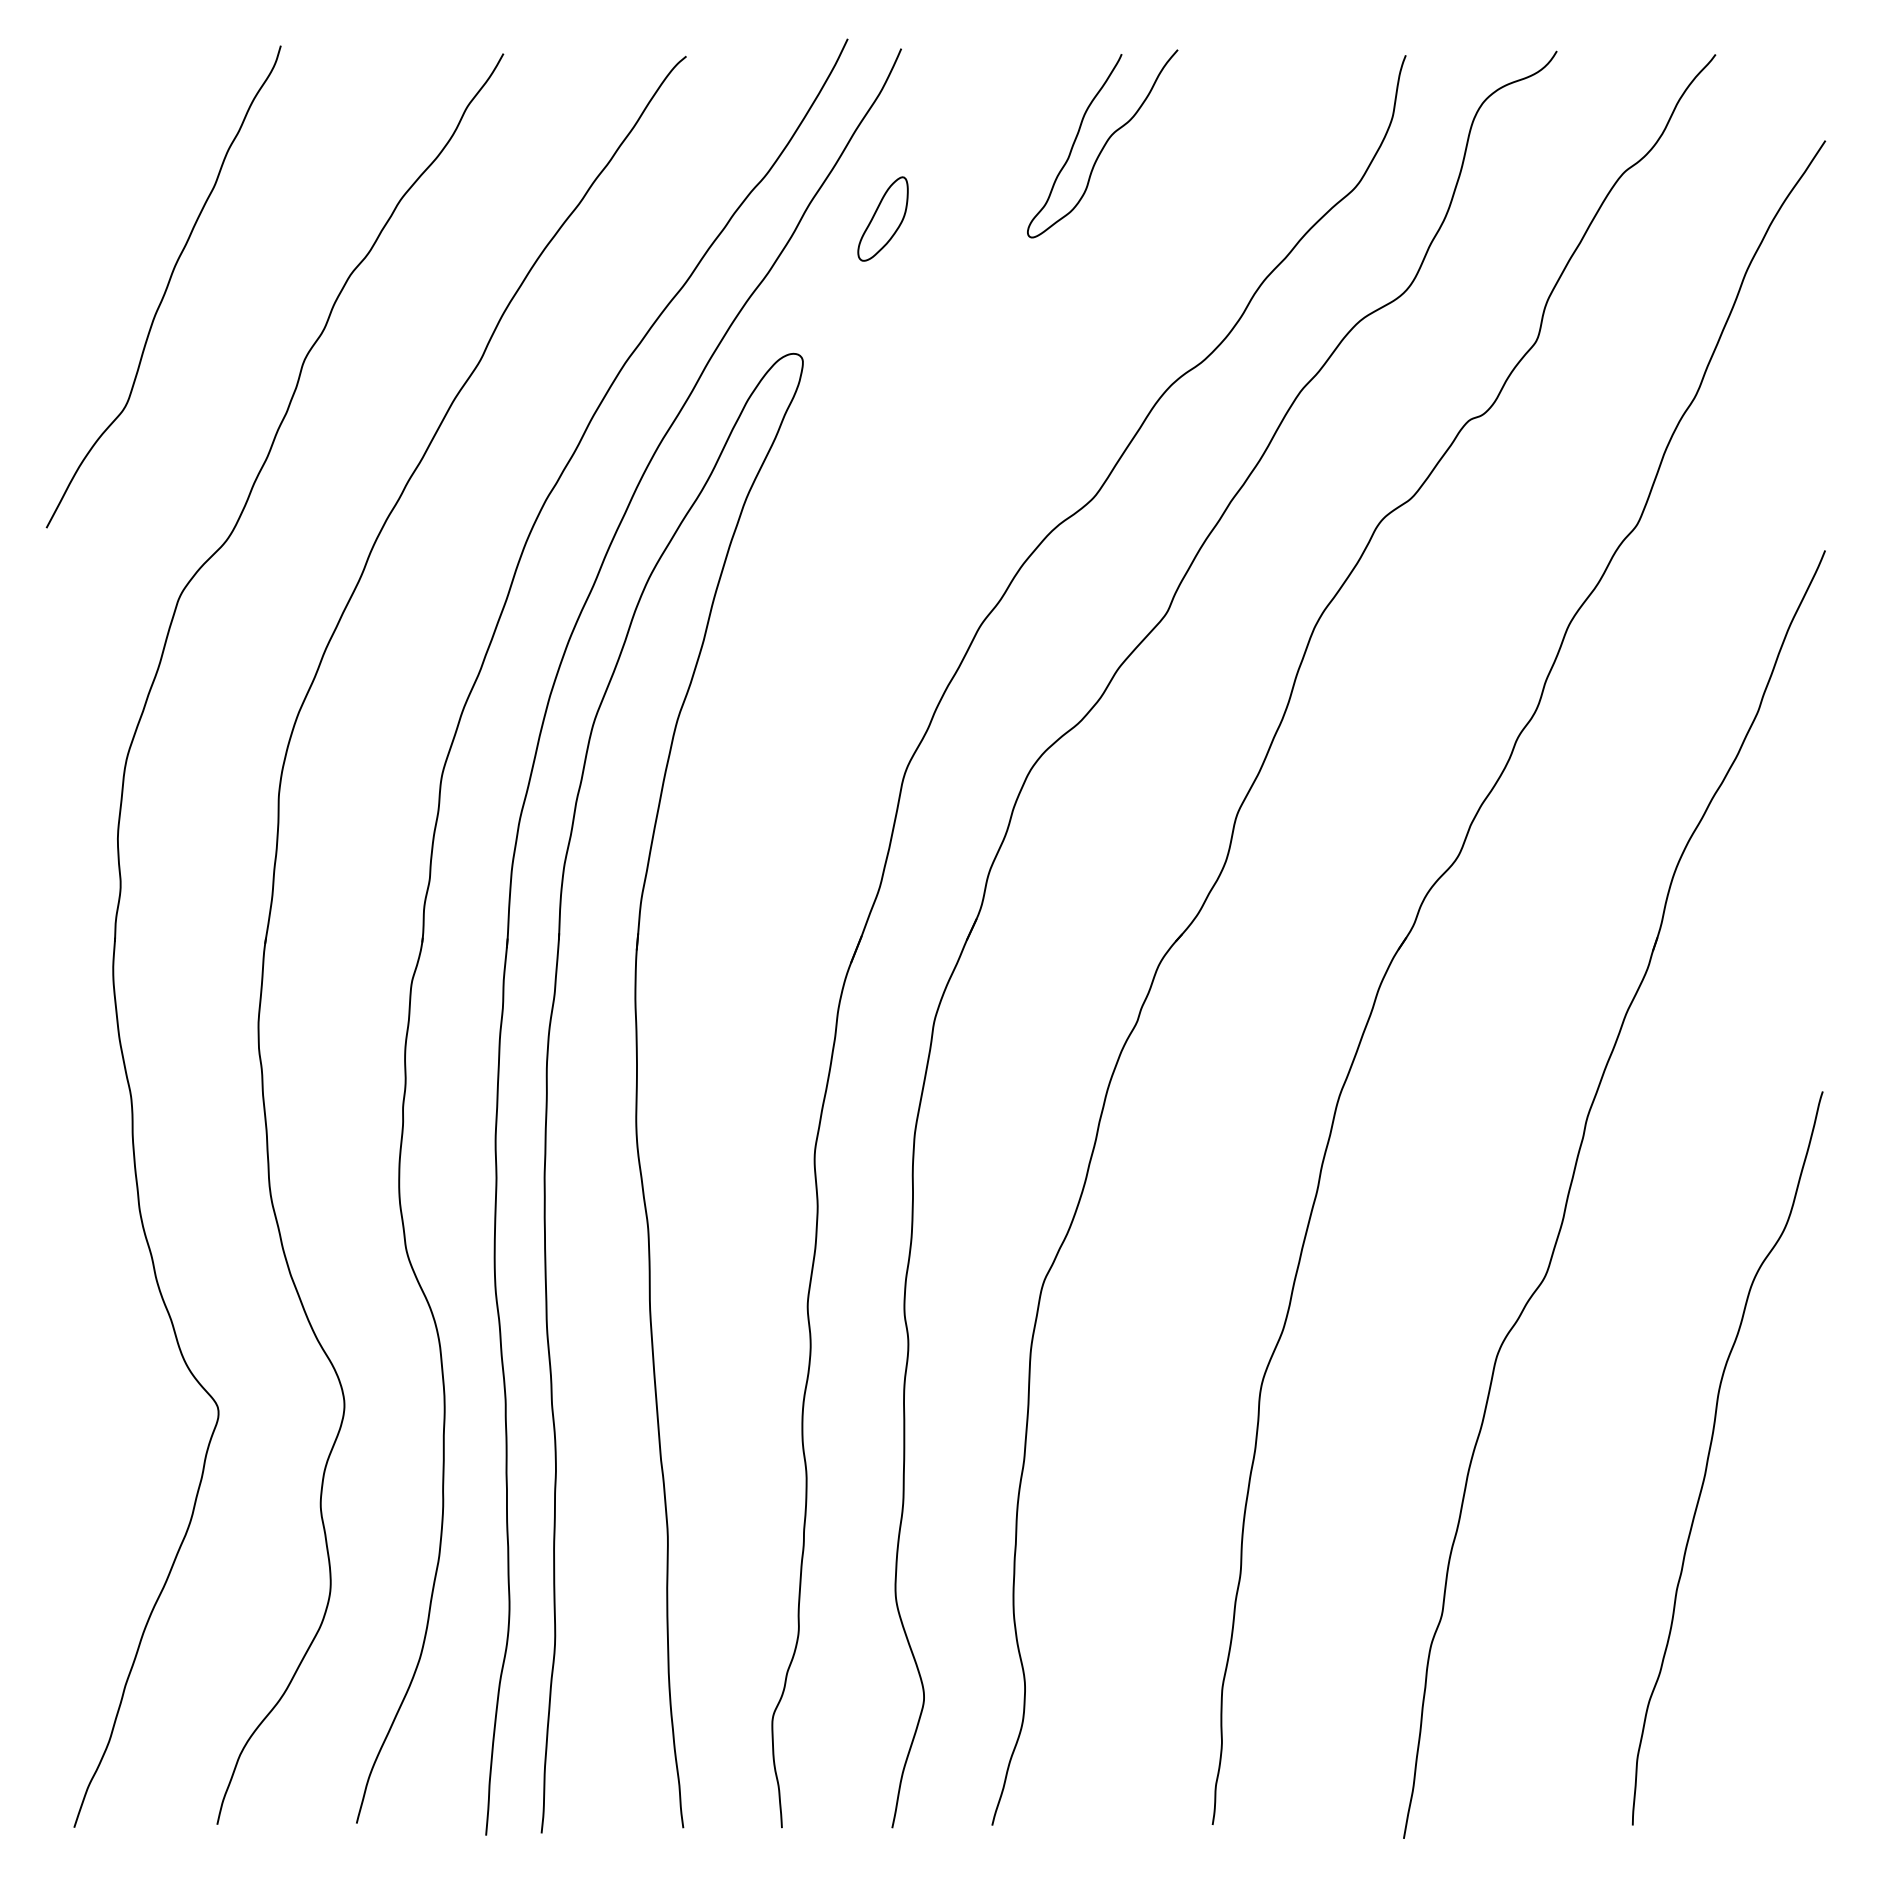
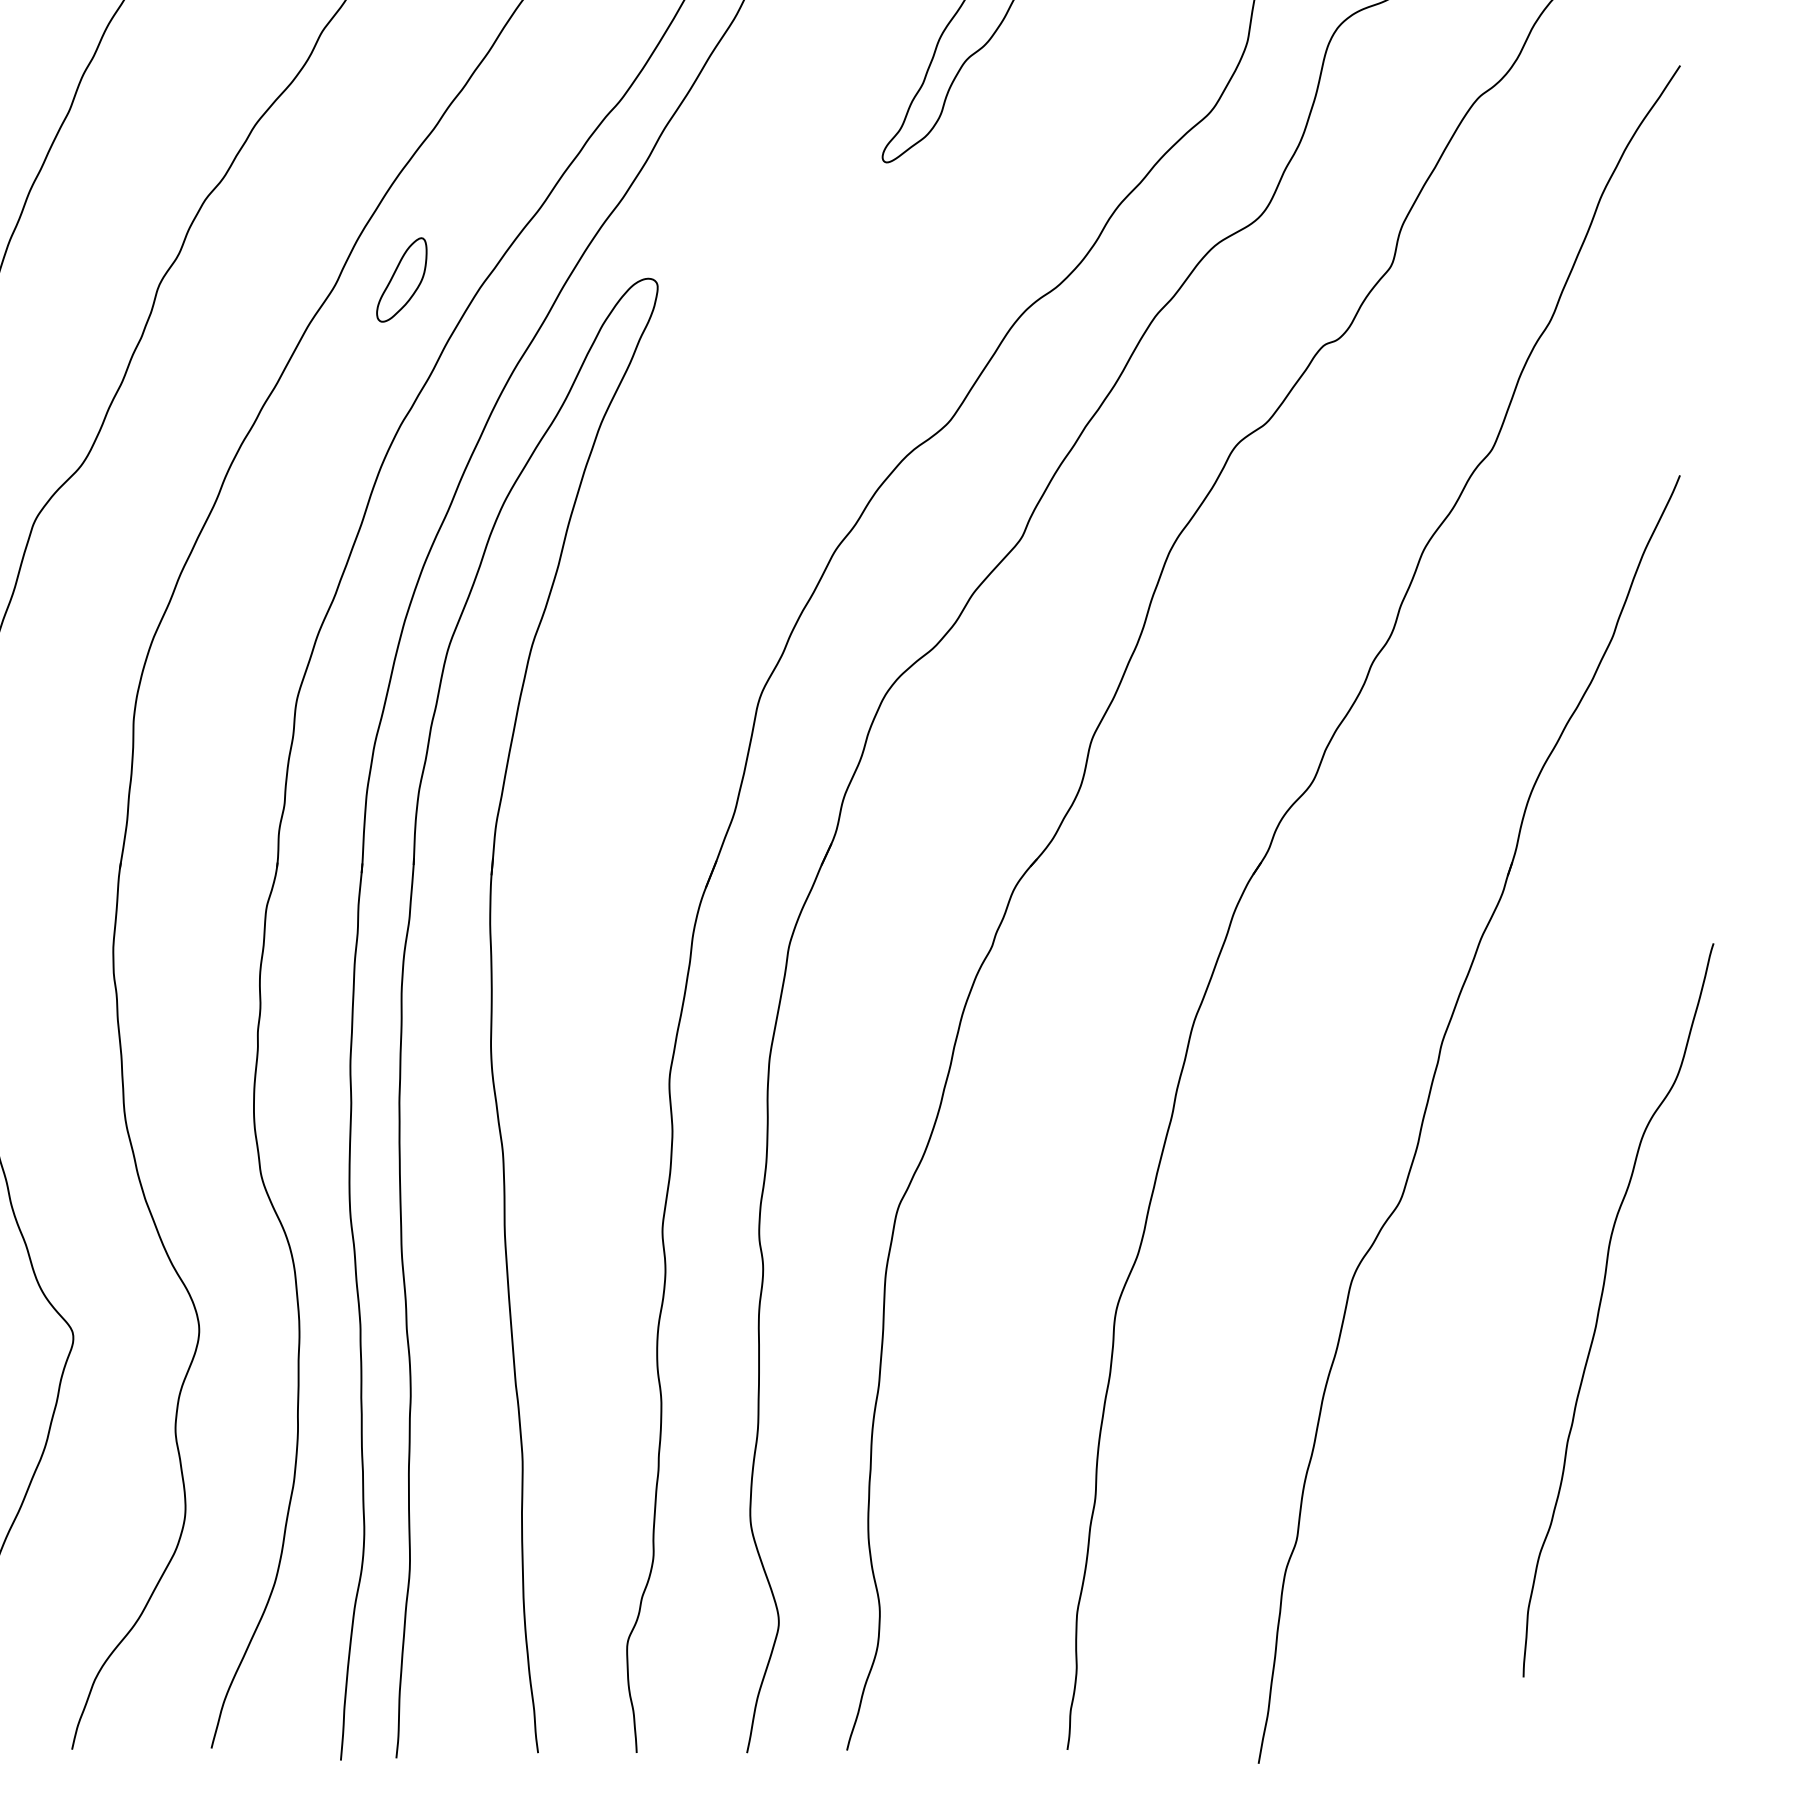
part: (882, 218) -> (401, 279), moved
curve: (1710, 1452) -> (1601, 1304), moved

